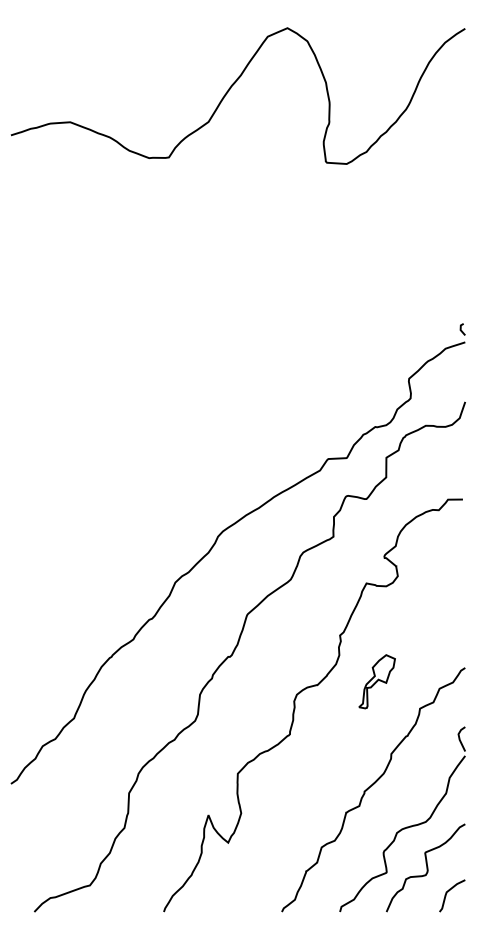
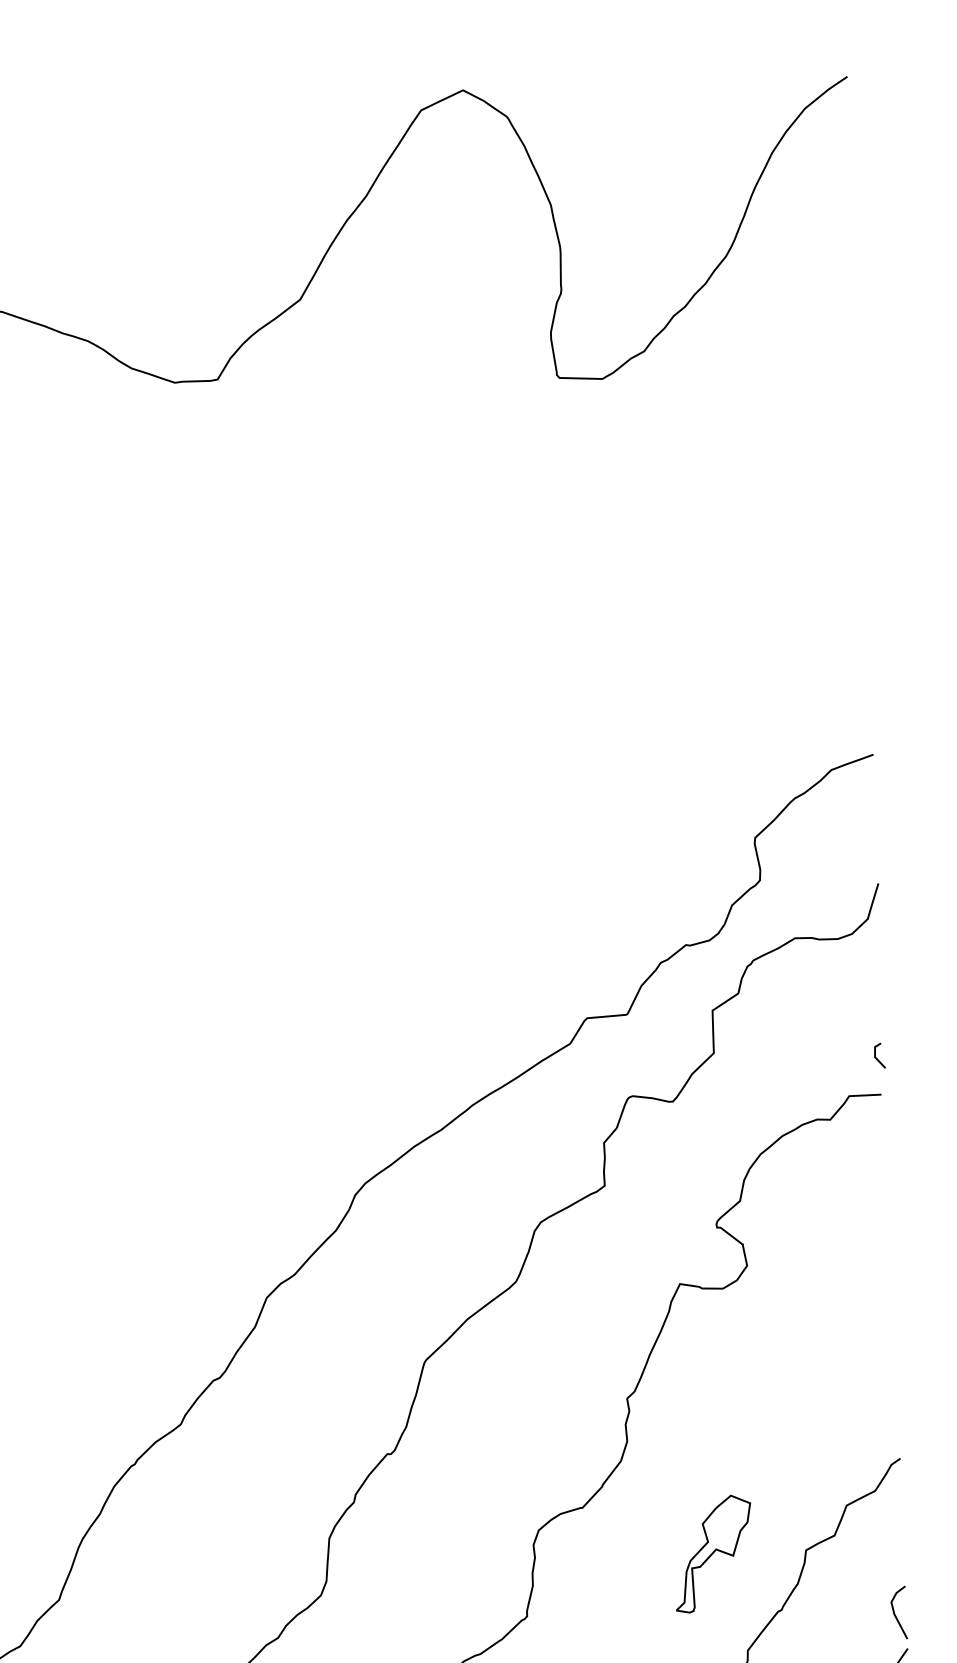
line: (461, 329) -> (876, 1055), moved
part: (376, 681) -> (711, 1553), moved

